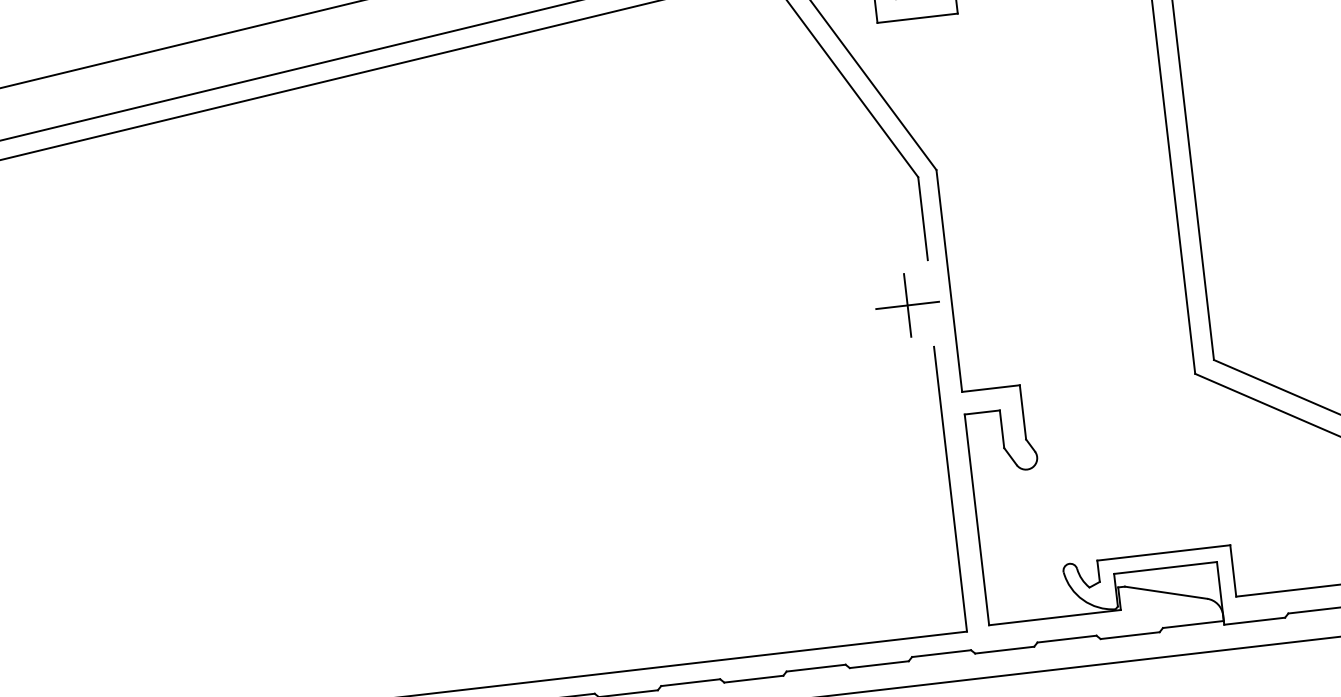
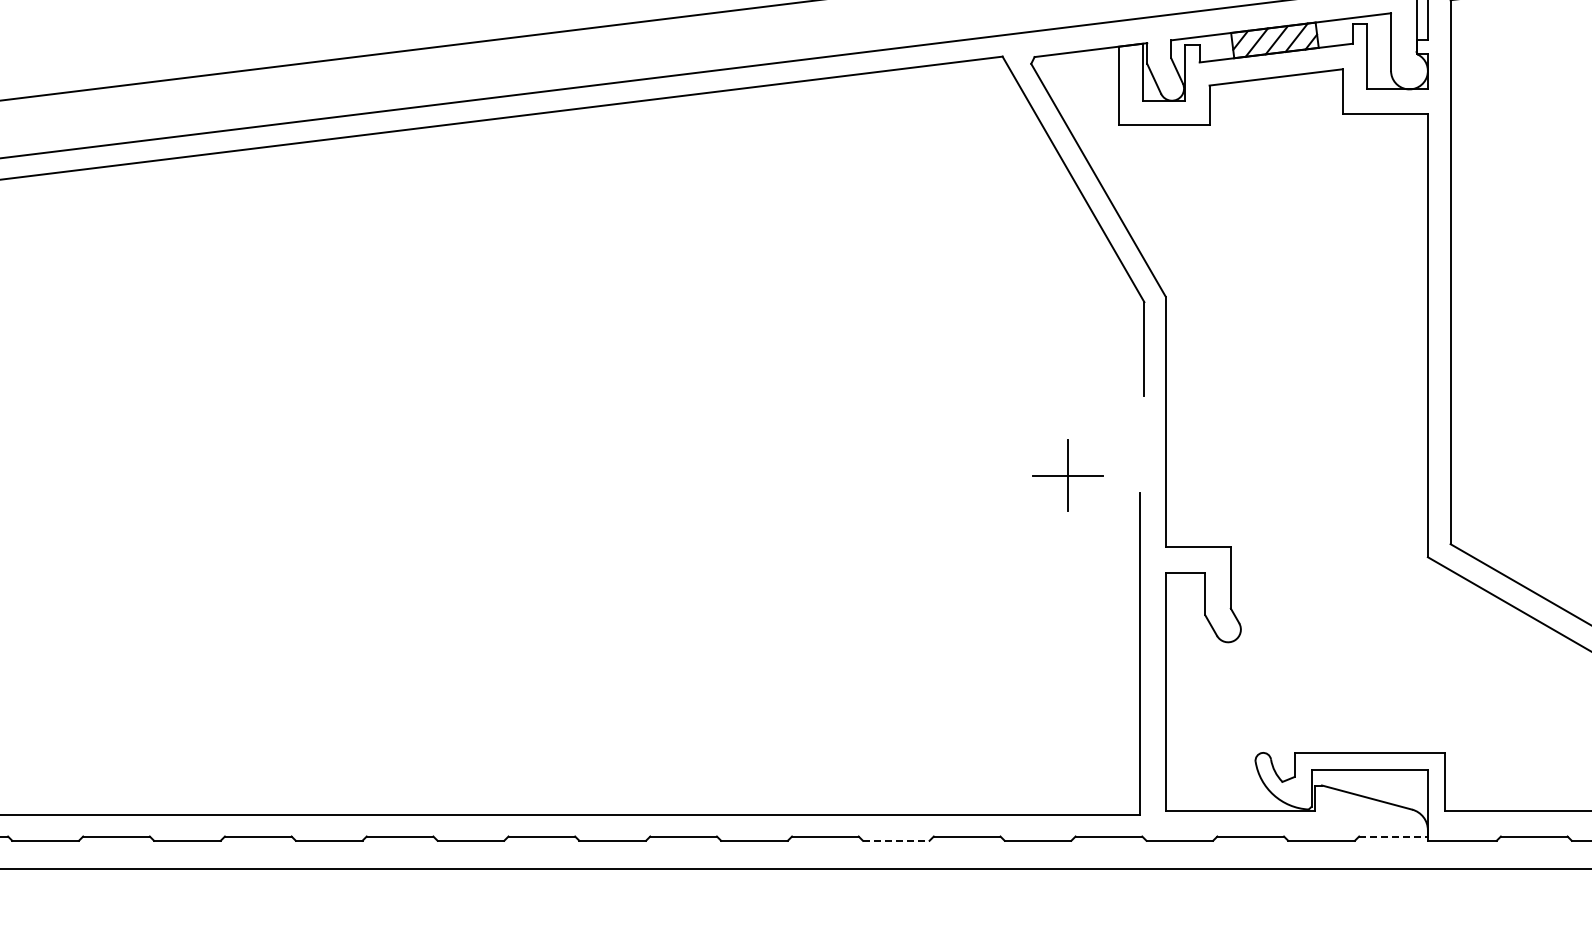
part: (907, 305) -> (1067, 475), moved
line: (1194, 624) -> (1394, 836), solid -> dashed
line: (754, 678) -> (896, 840), solid -> dashed

